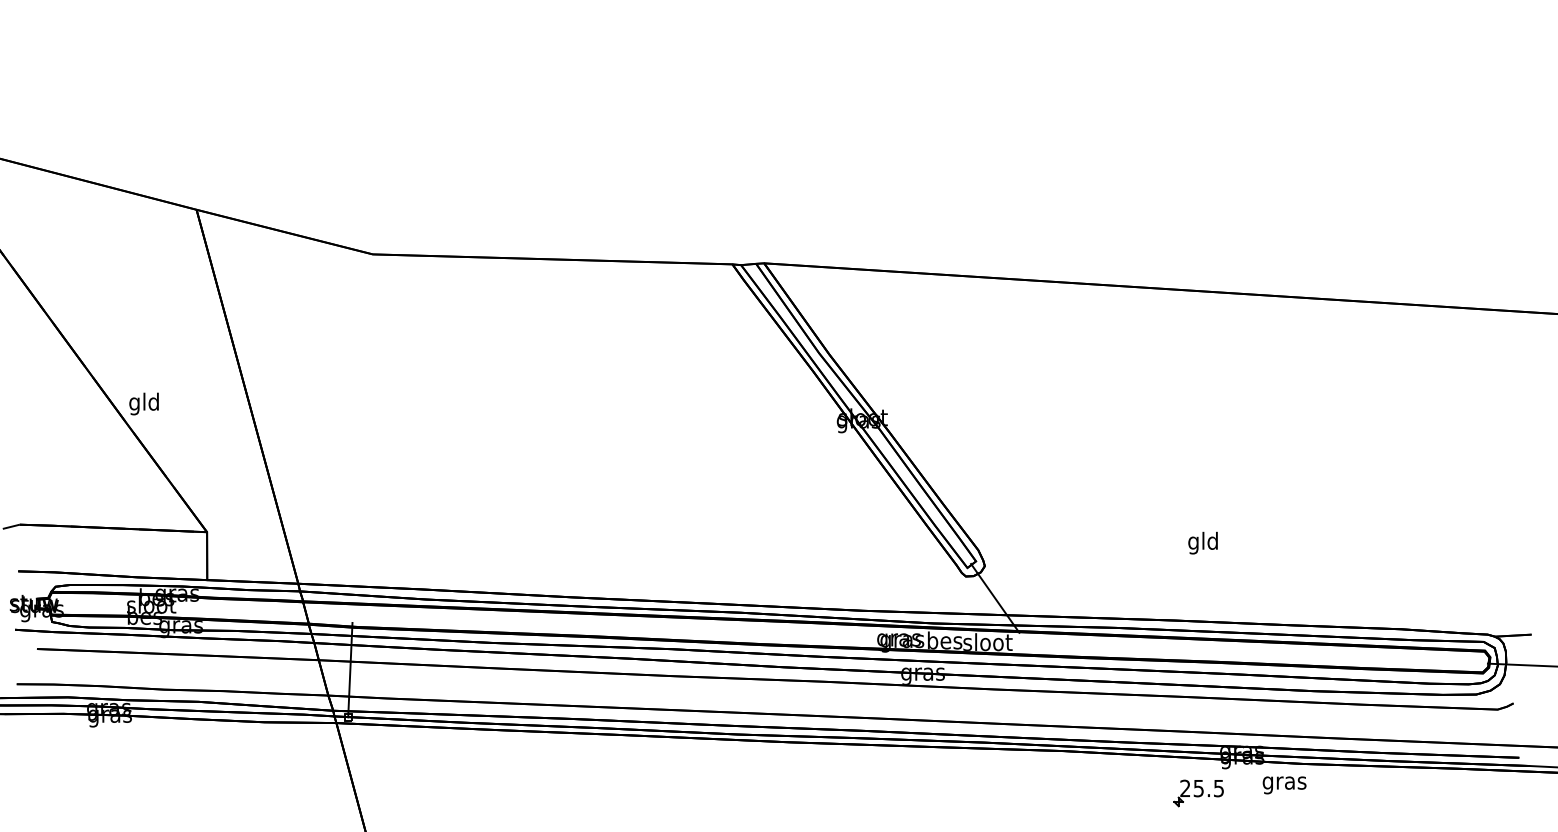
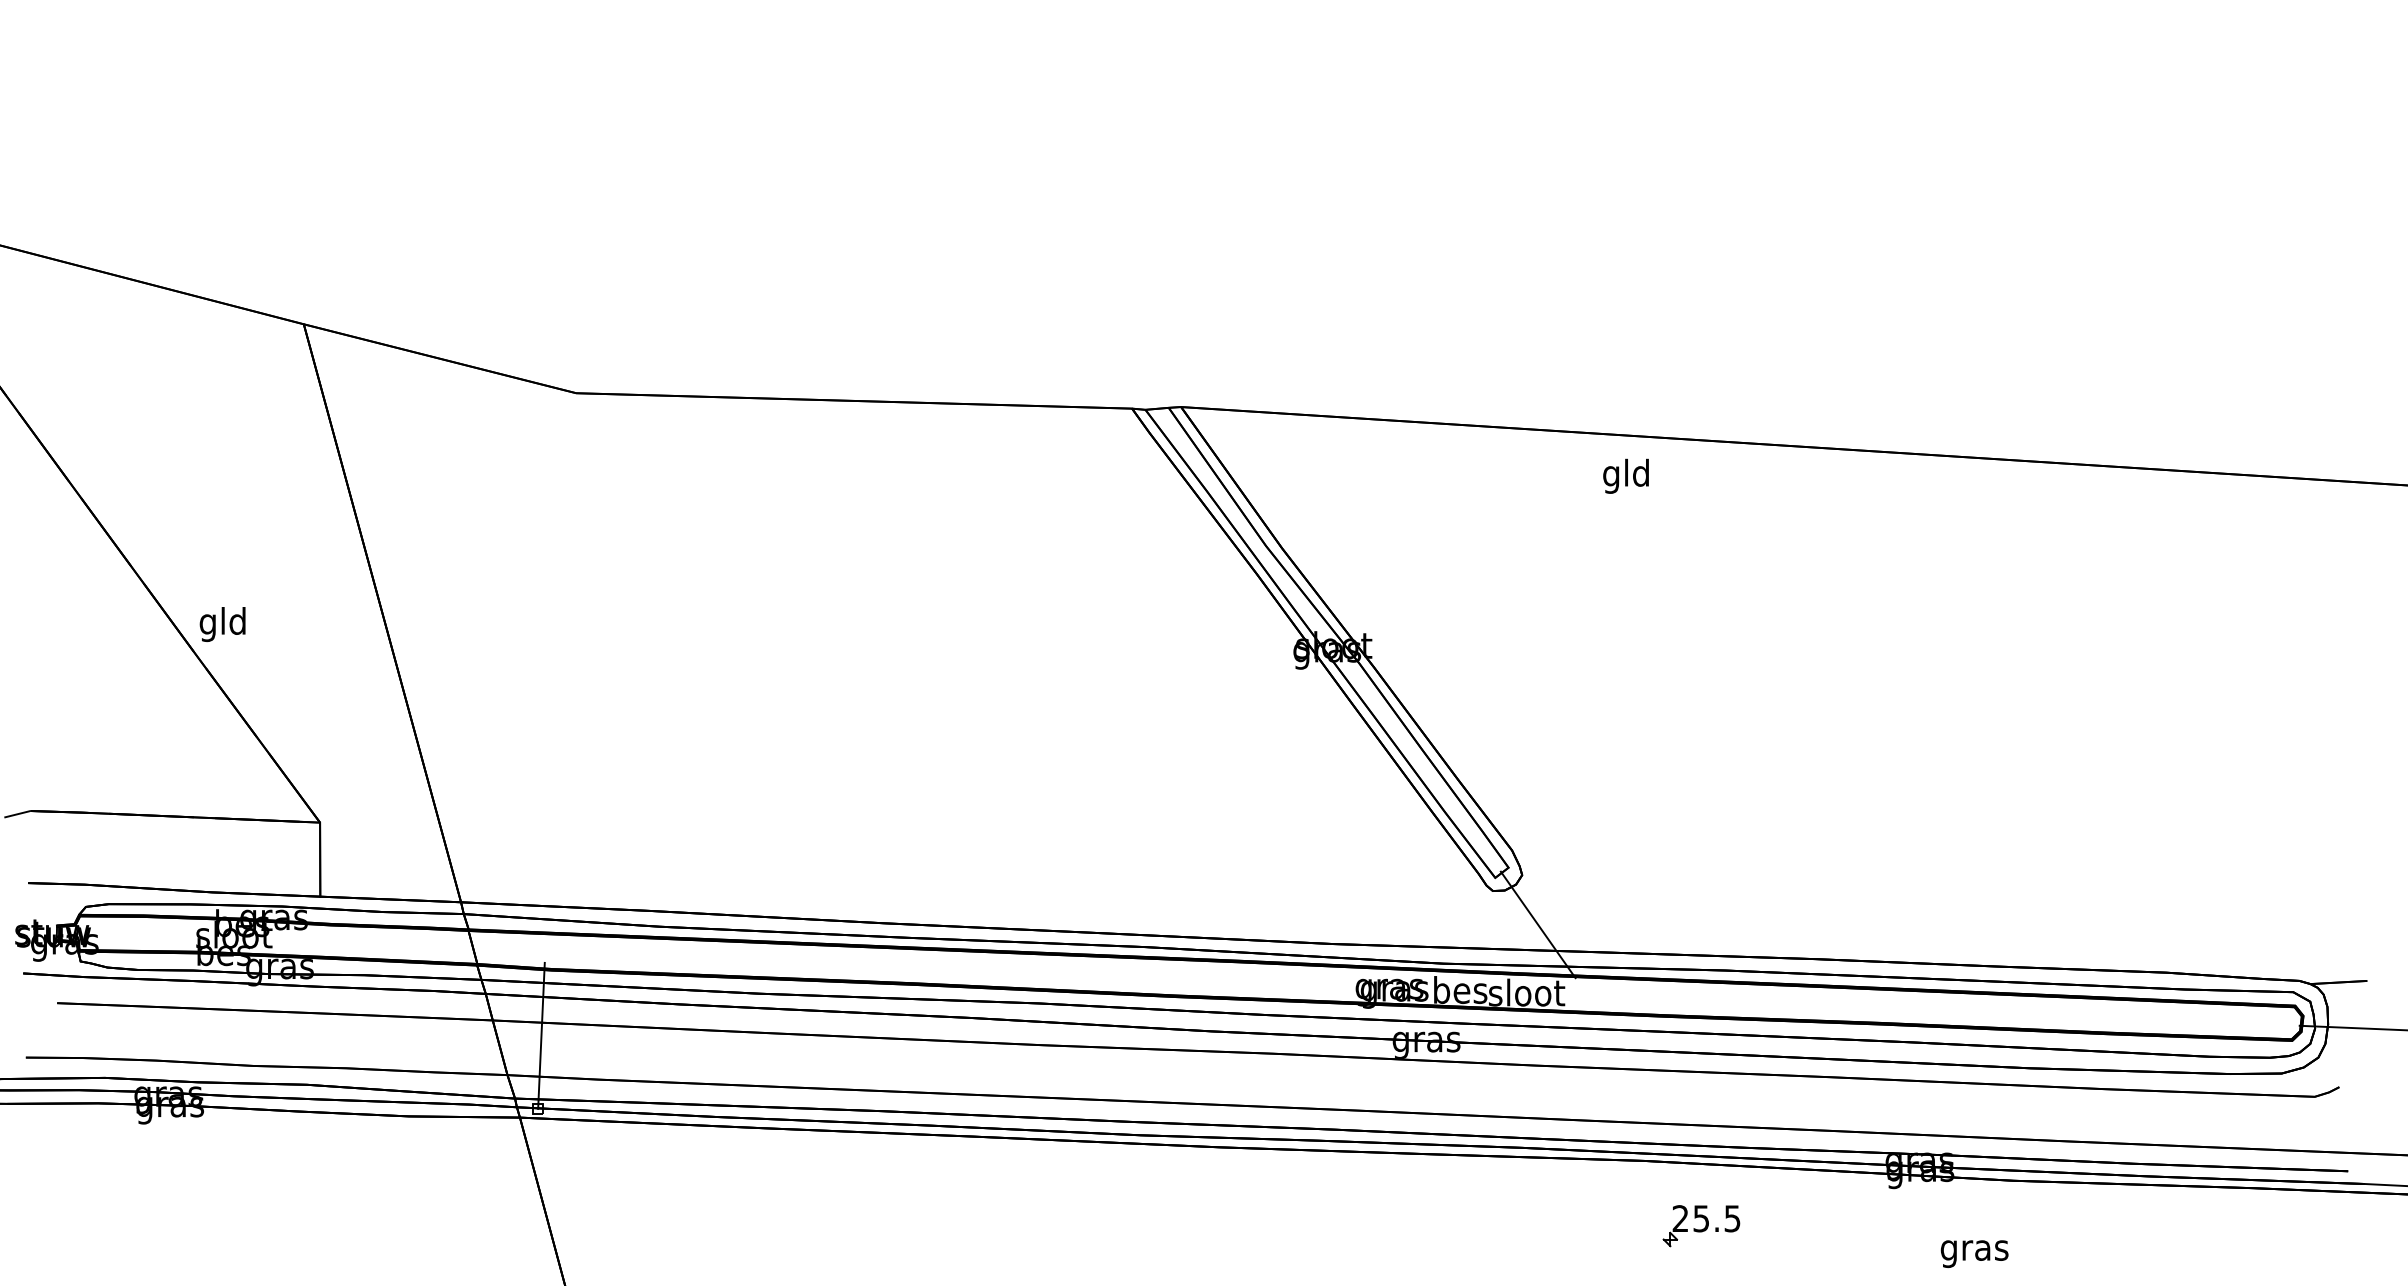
text: (1202, 542) -> (1625, 475), moved
text: (1284, 785) -> (1974, 1254), moved
part: (1198, 793) -> (1700, 1226), moved

